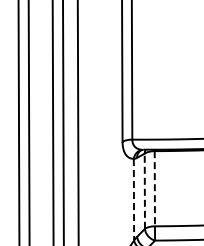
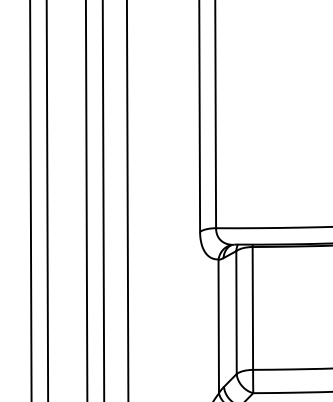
line: (154, 188) -> (252, 308), dashed -> solid
line: (144, 191) -> (235, 312), dashed -> solid
line: (133, 199) -> (217, 326), dashed -> solid

